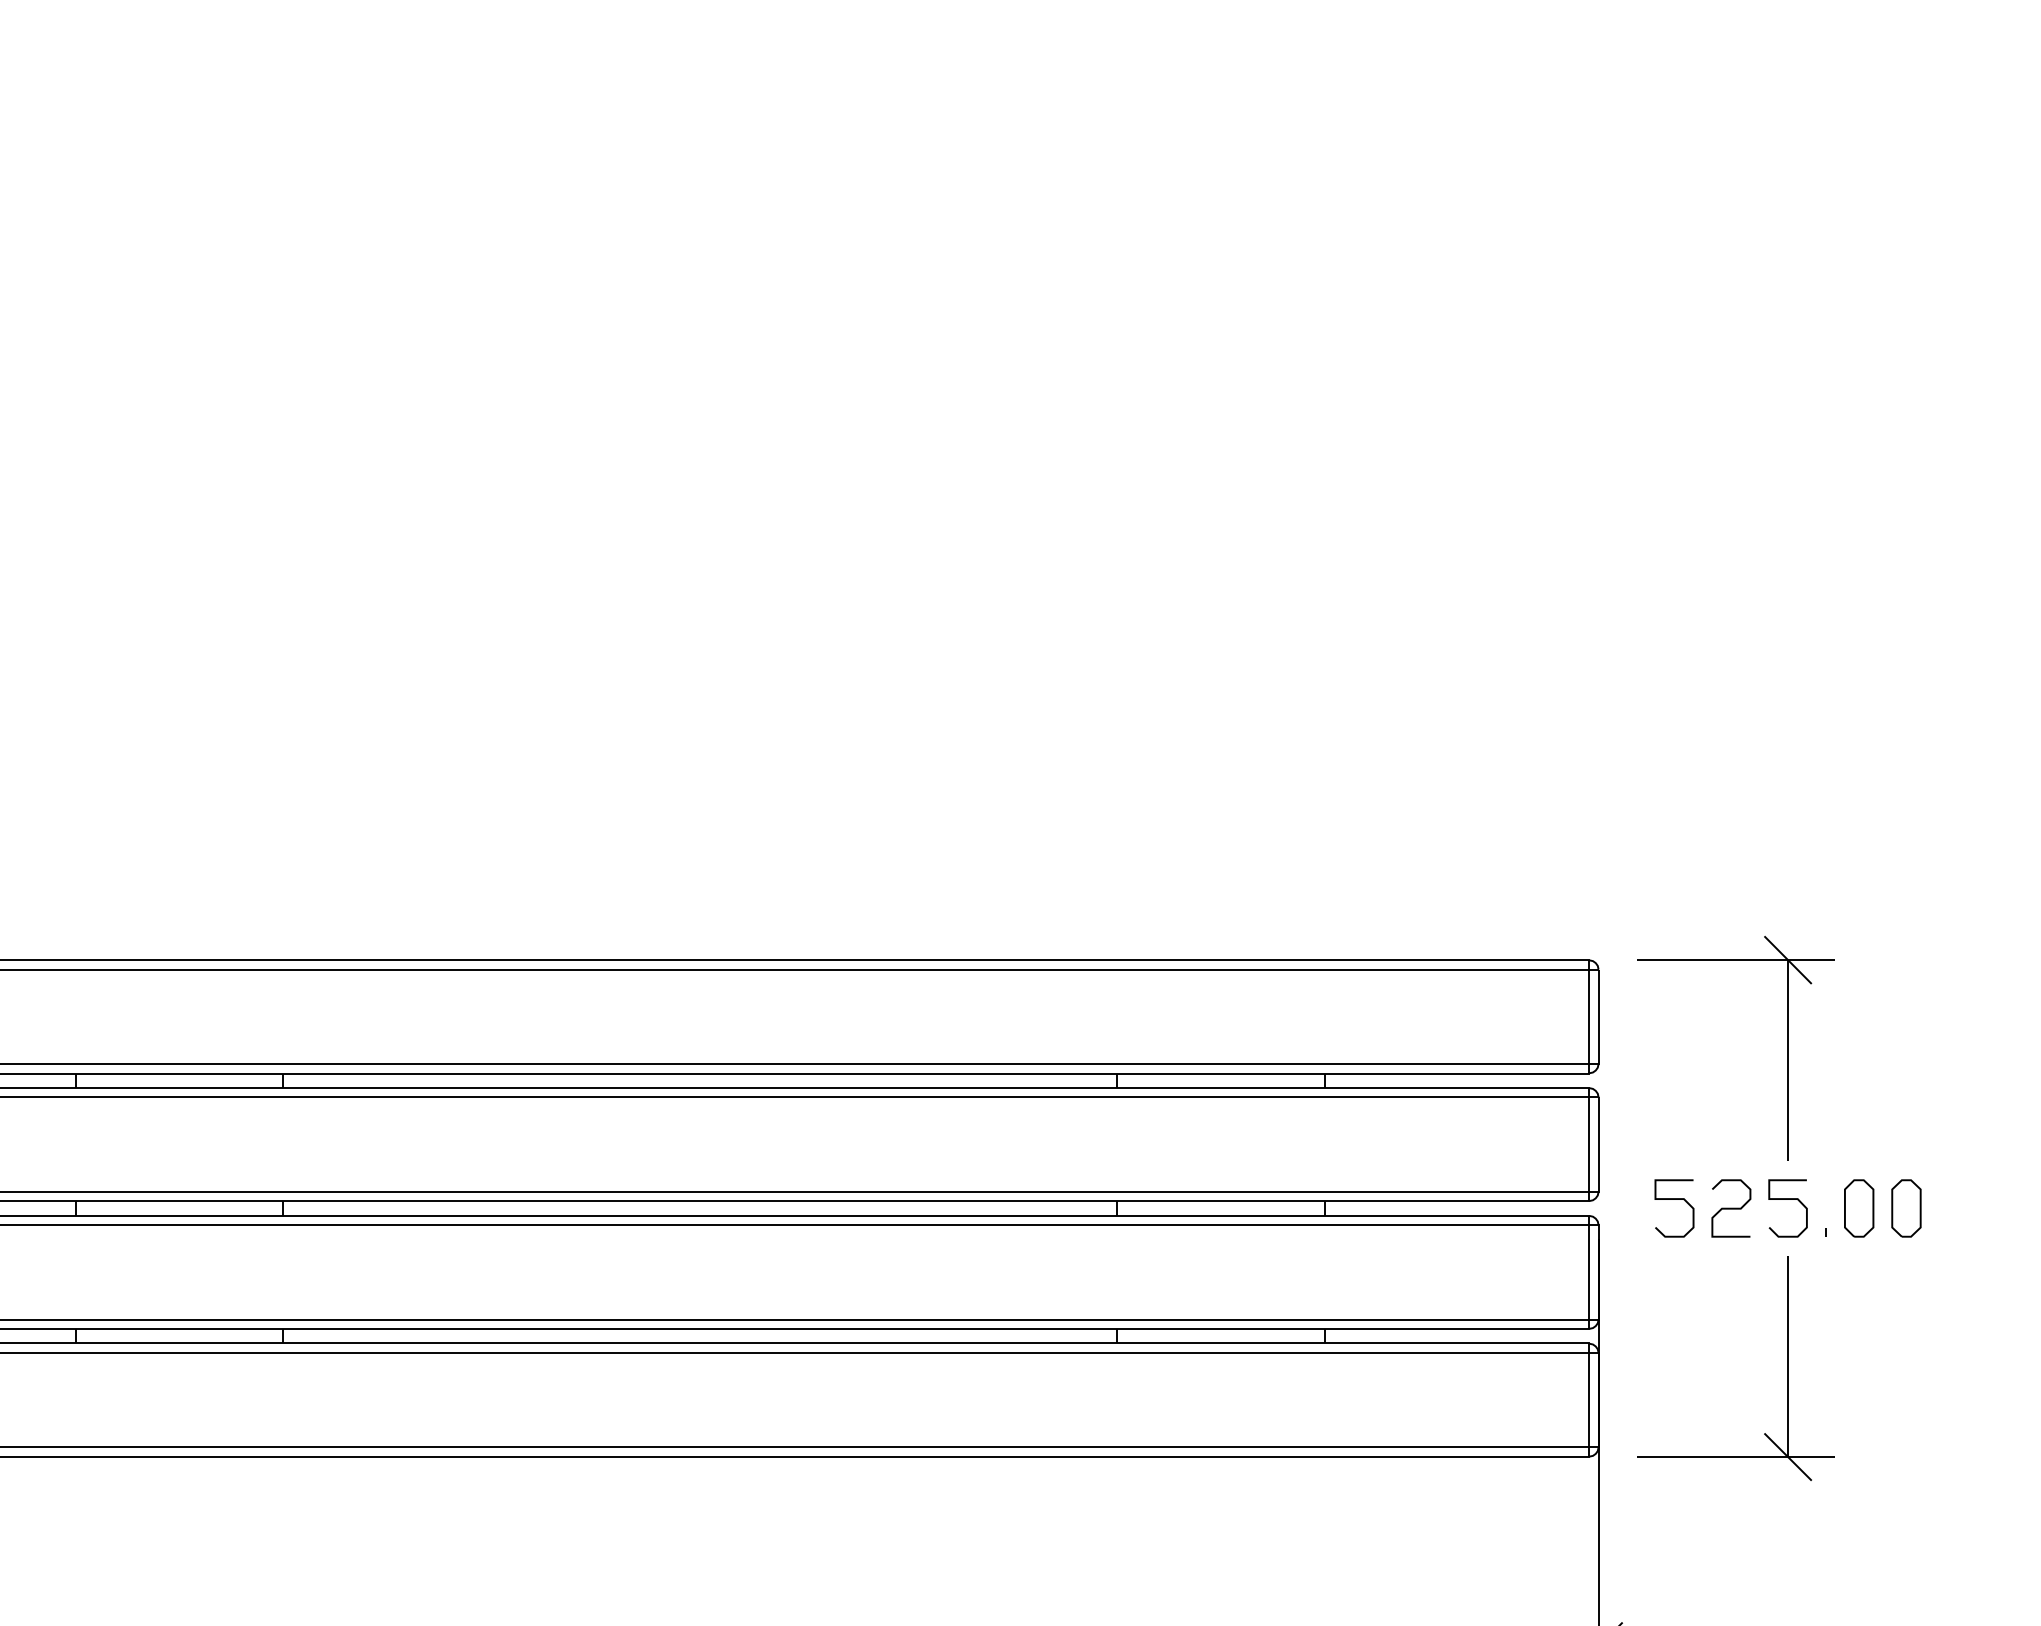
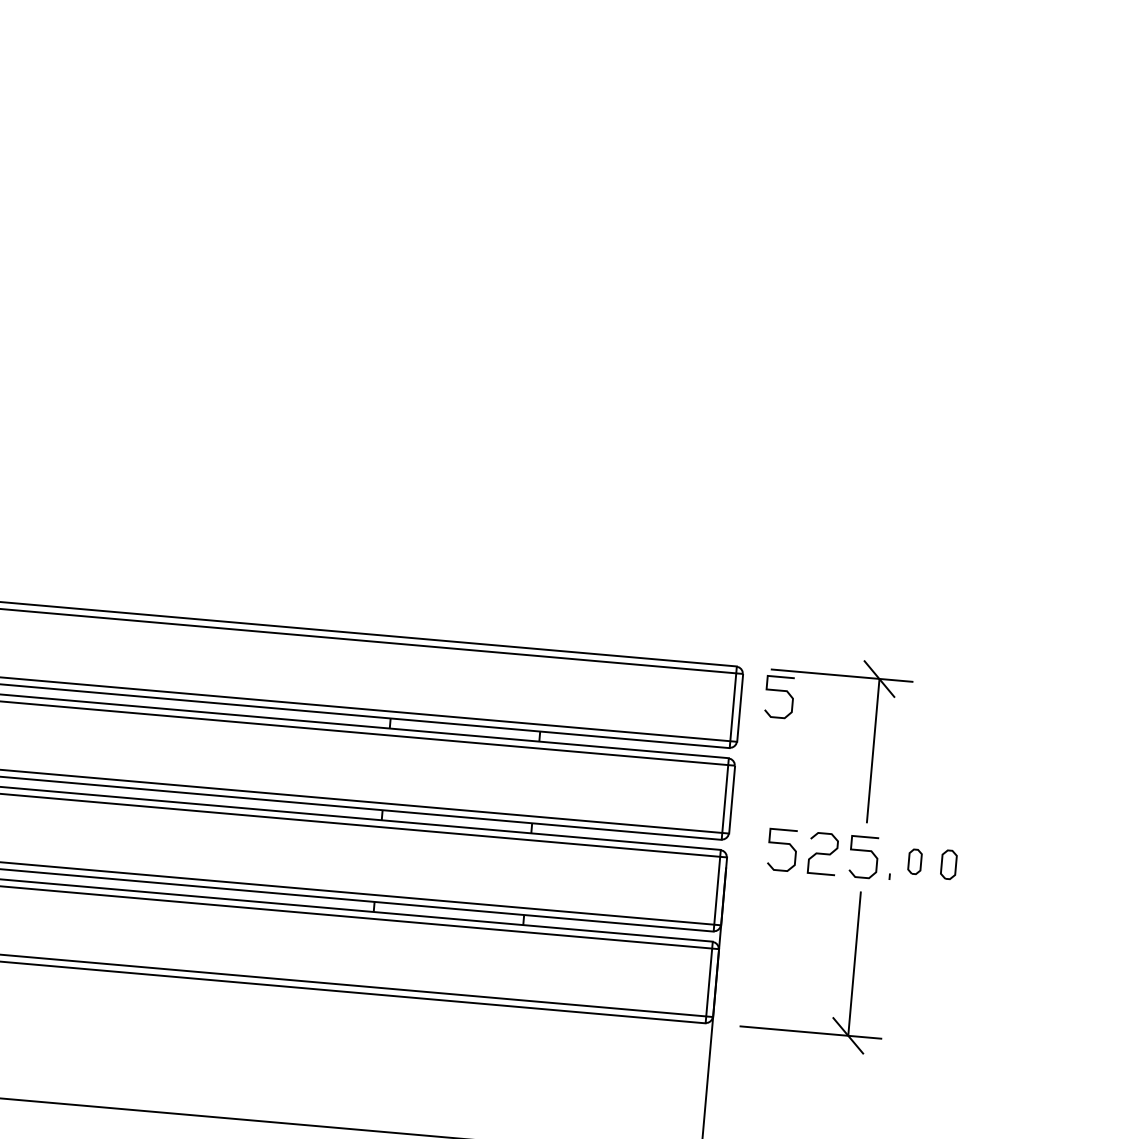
curve: (1651, 988) -> (779, 690), added
part: (1859, 1208) -> (915, 861), size x0.6
part: (1906, 1208) -> (948, 864), size x0.7

